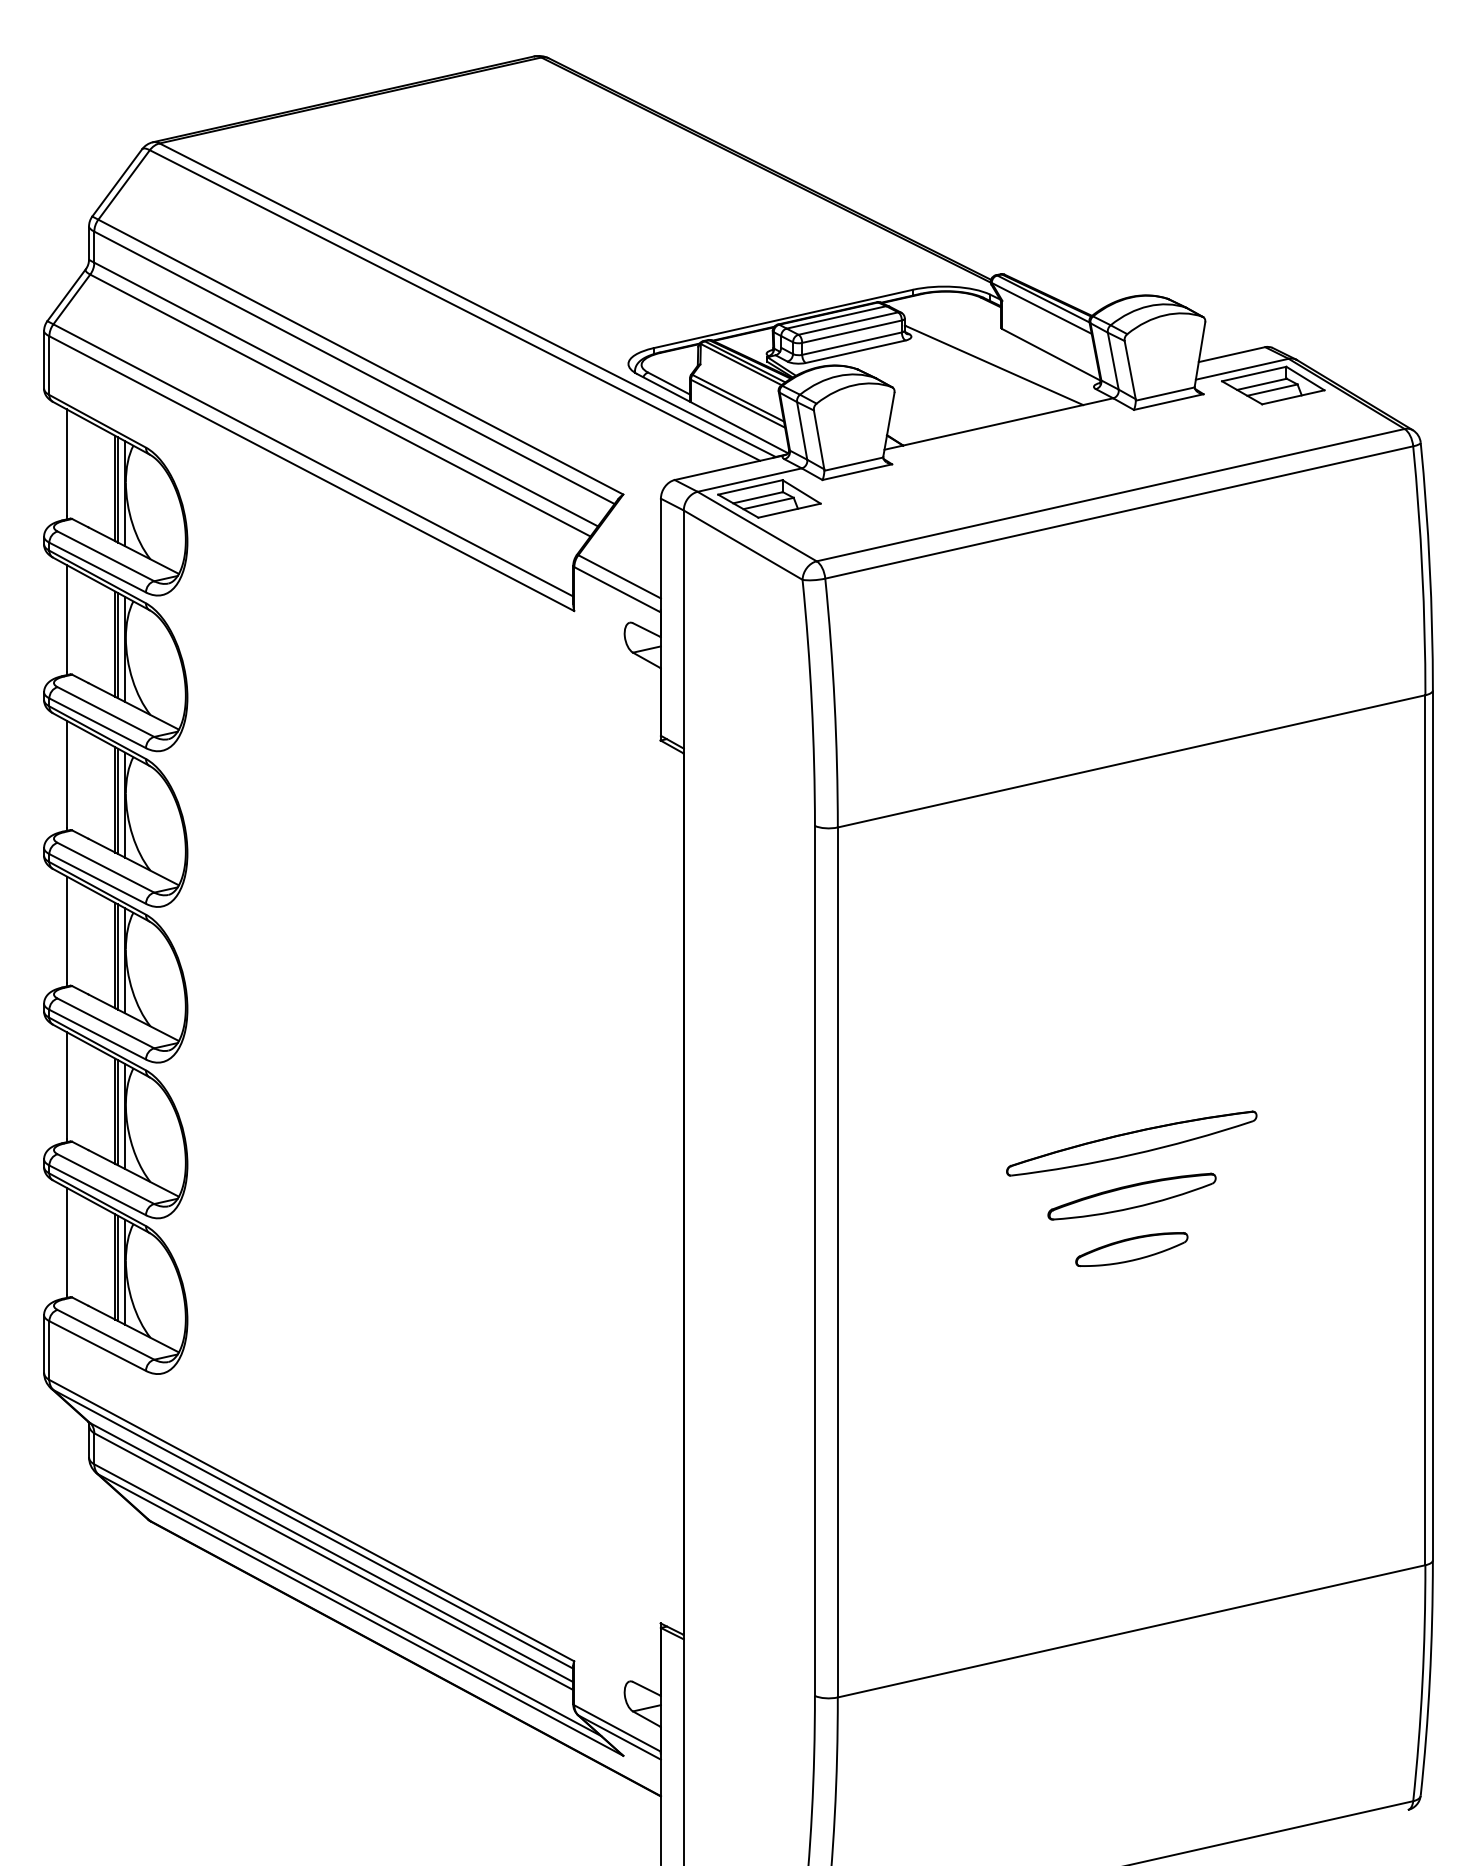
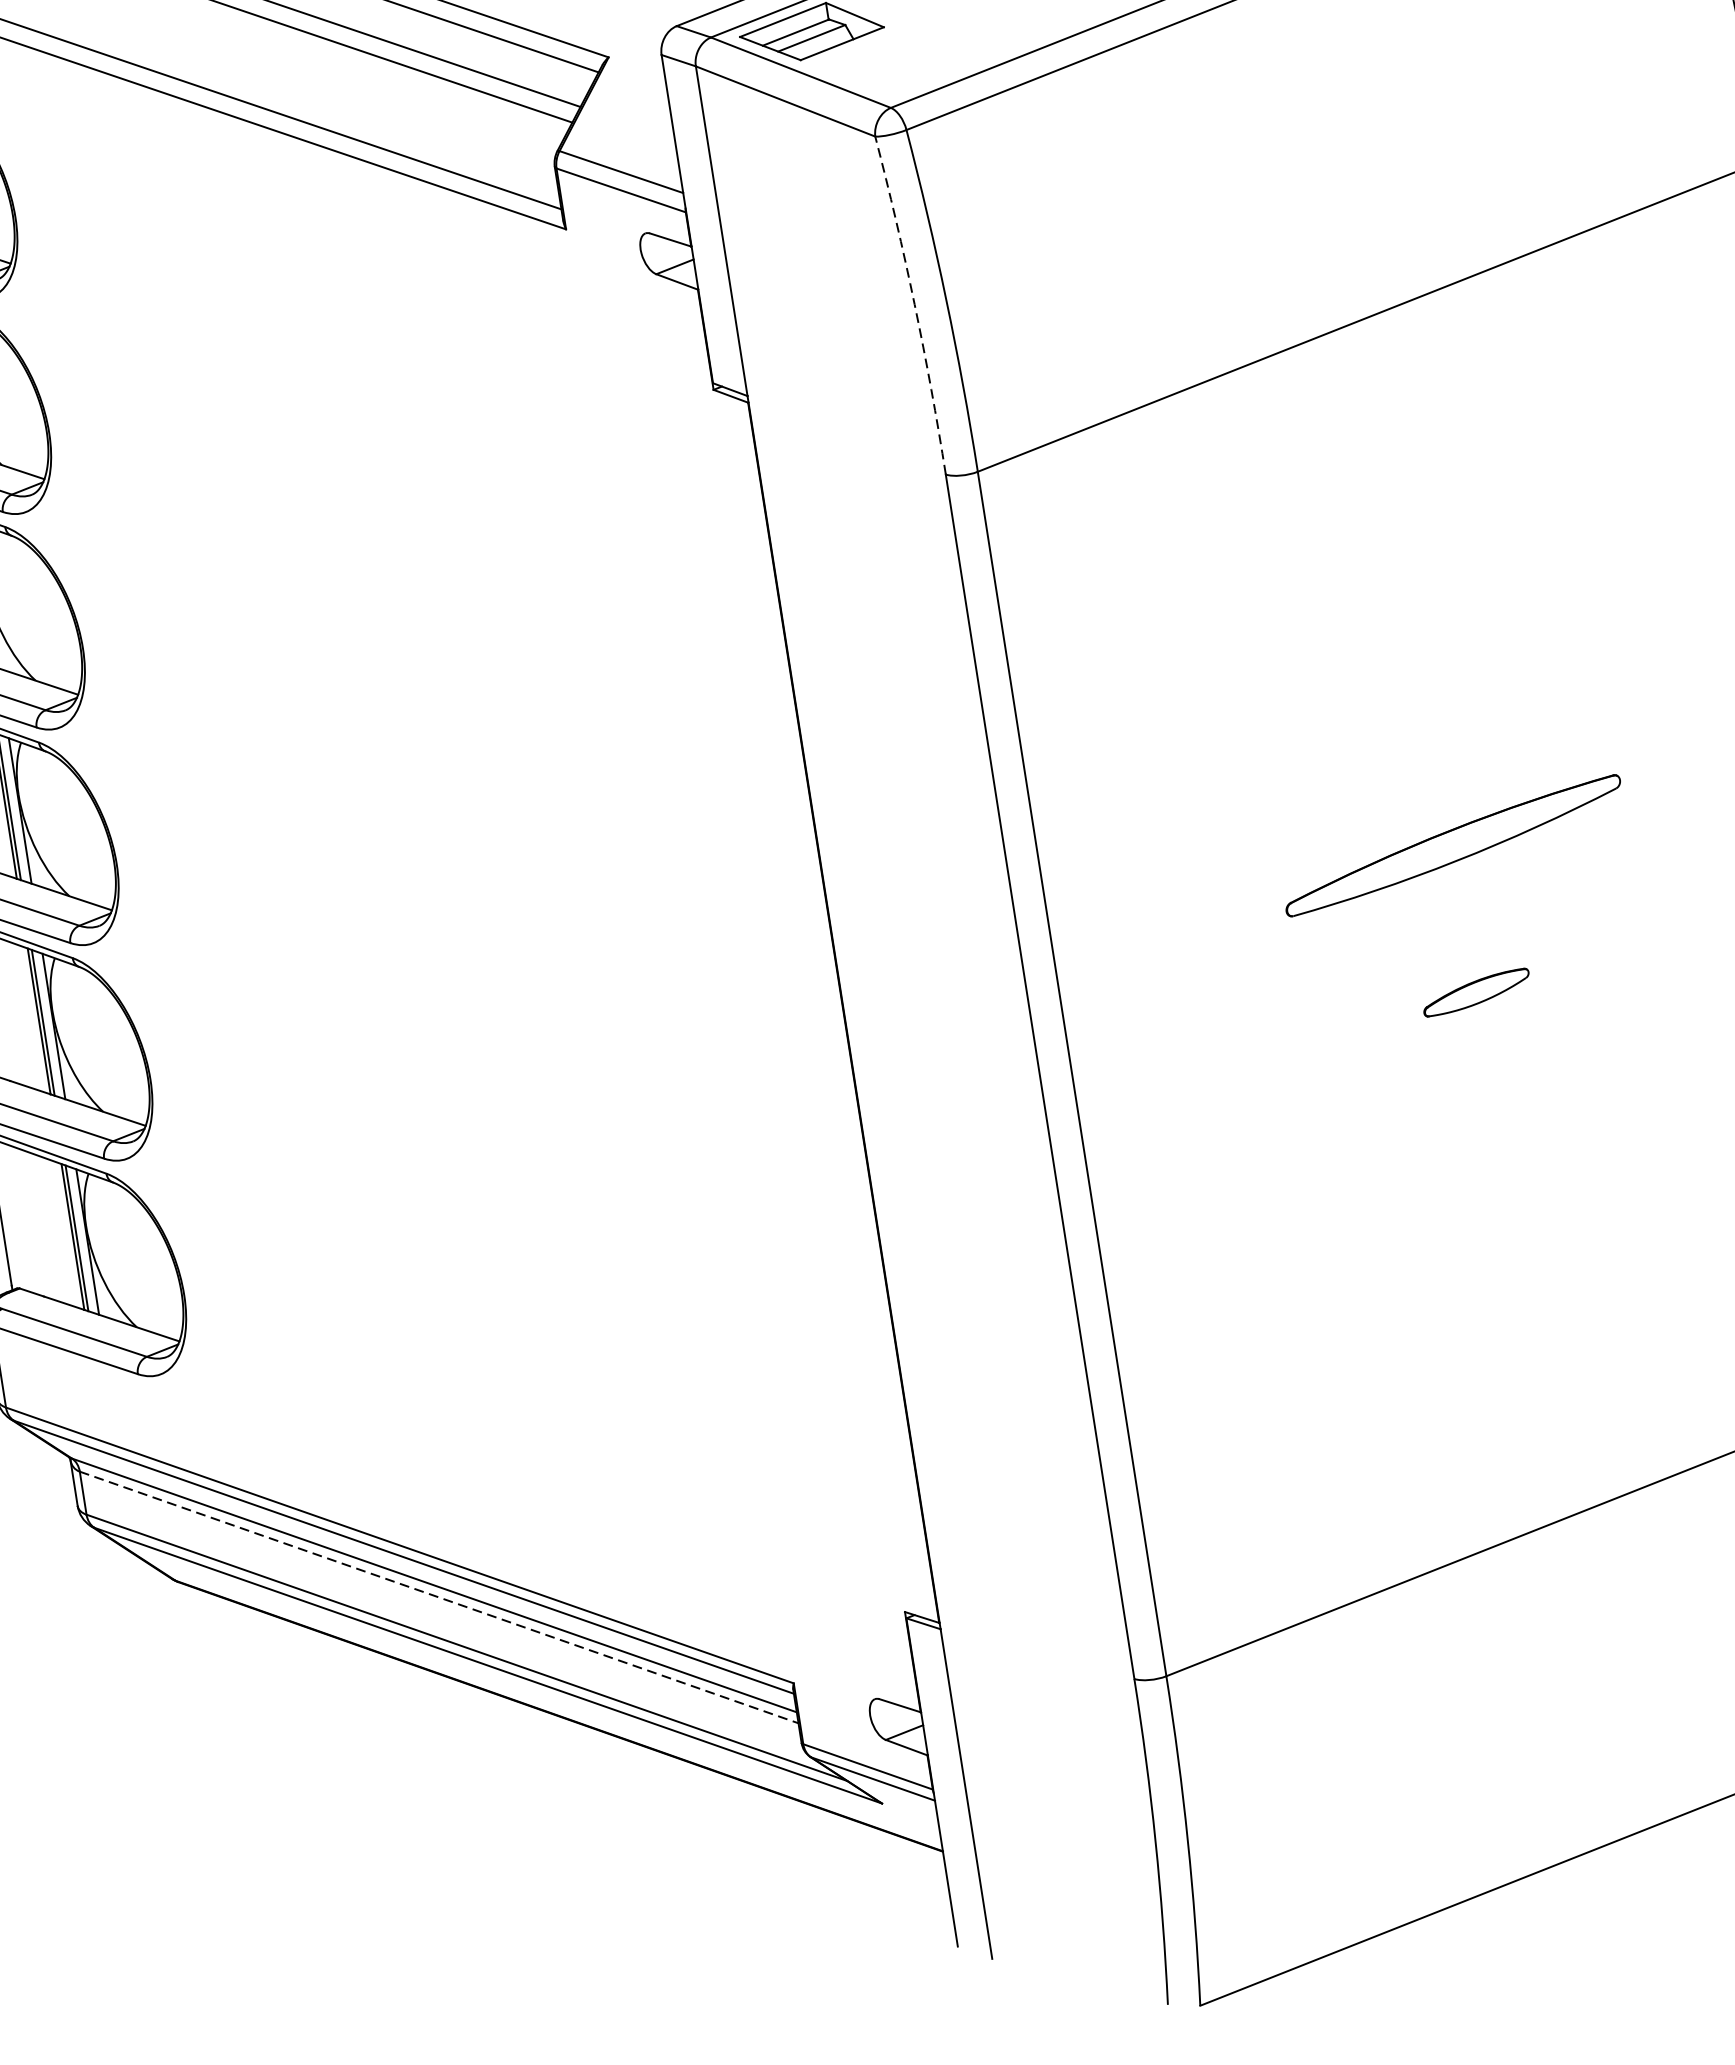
arc: (811, 702) -> (914, 304), solid -> dashed
part: (1131, 1196) -> (1464, 919), removed
part: (1131, 1249) -> (1475, 992), size x0.7
line: (333, 1561) -> (438, 1597), solid -> dashed

